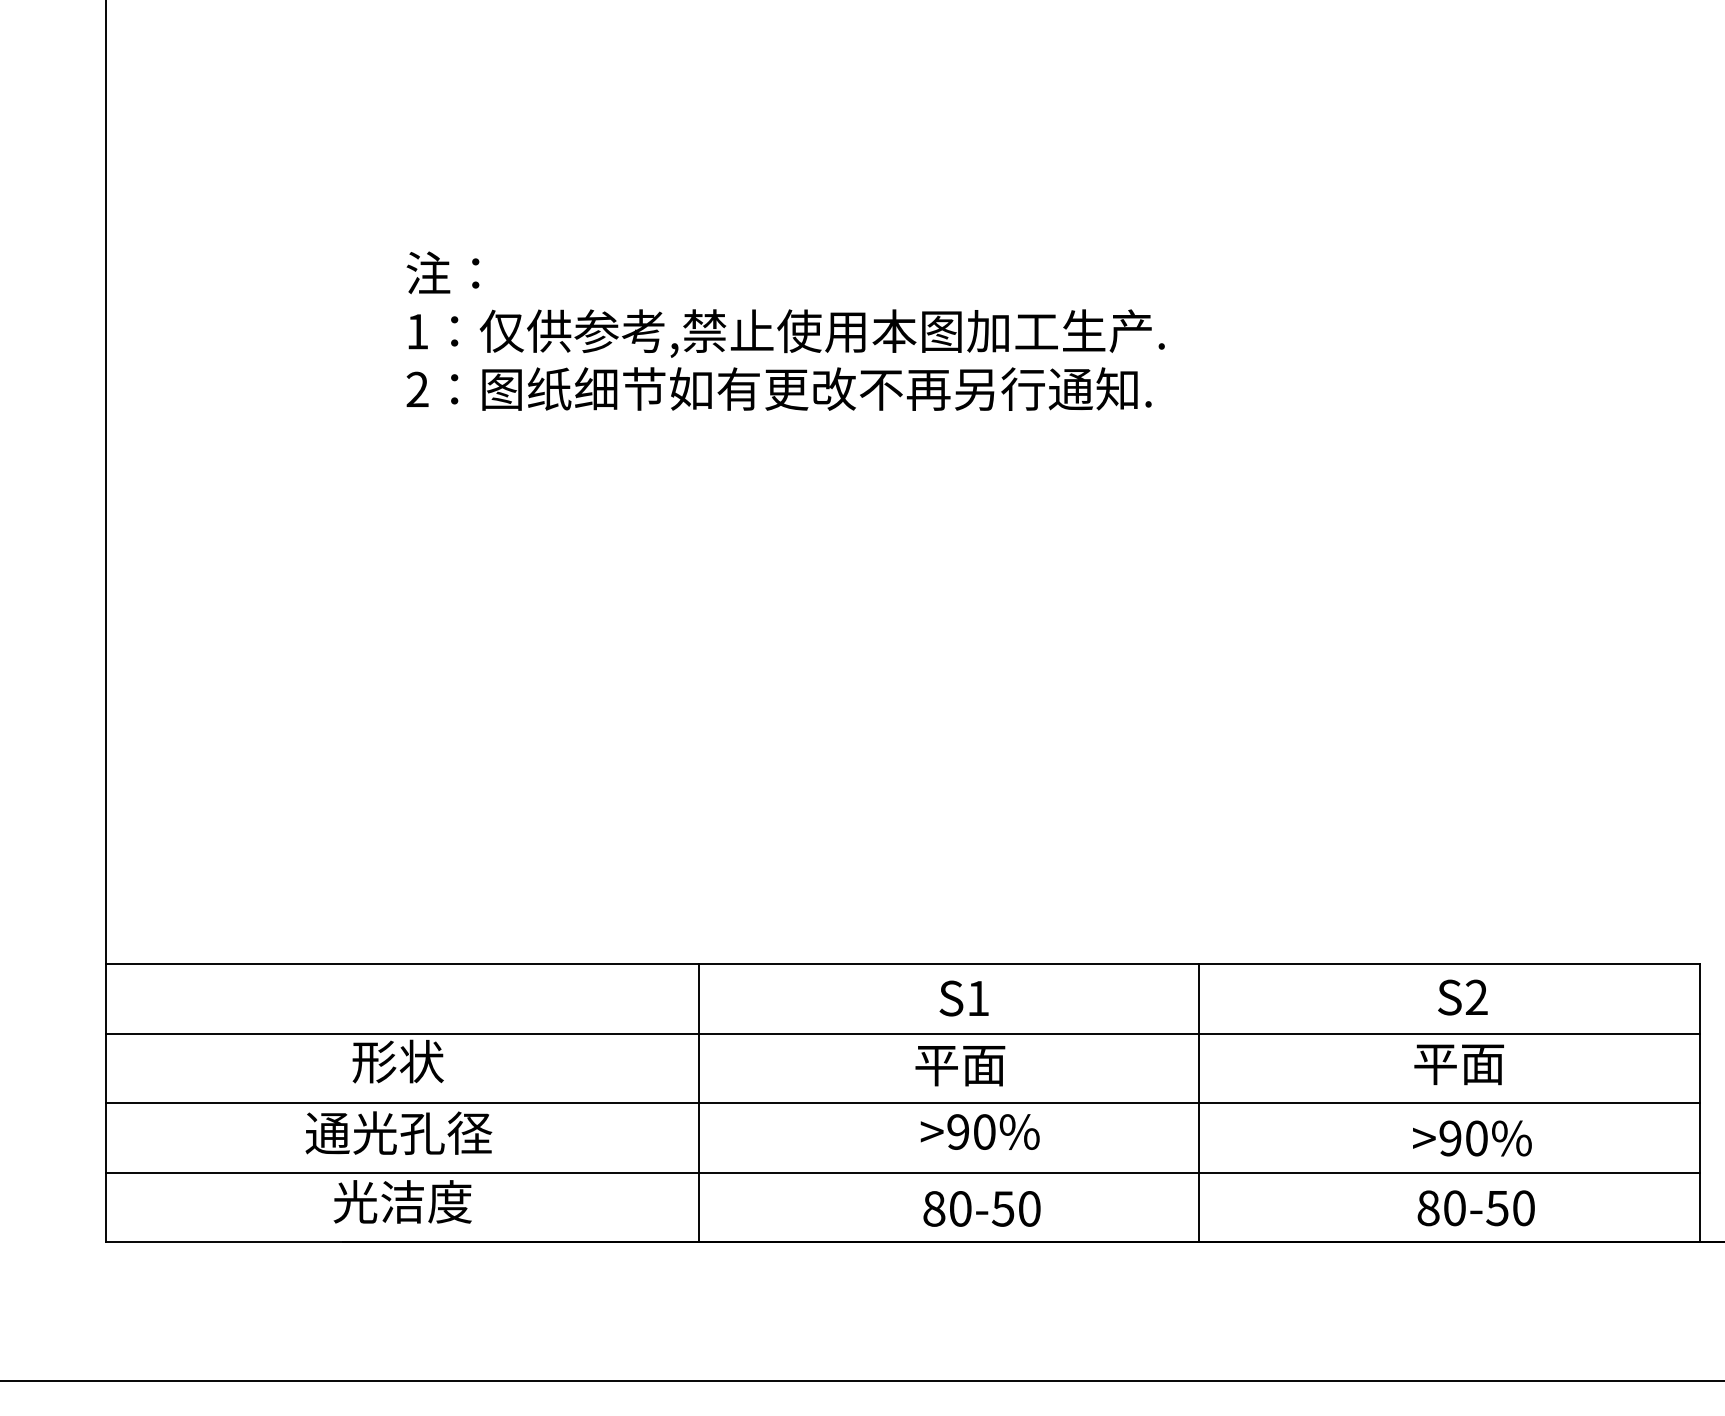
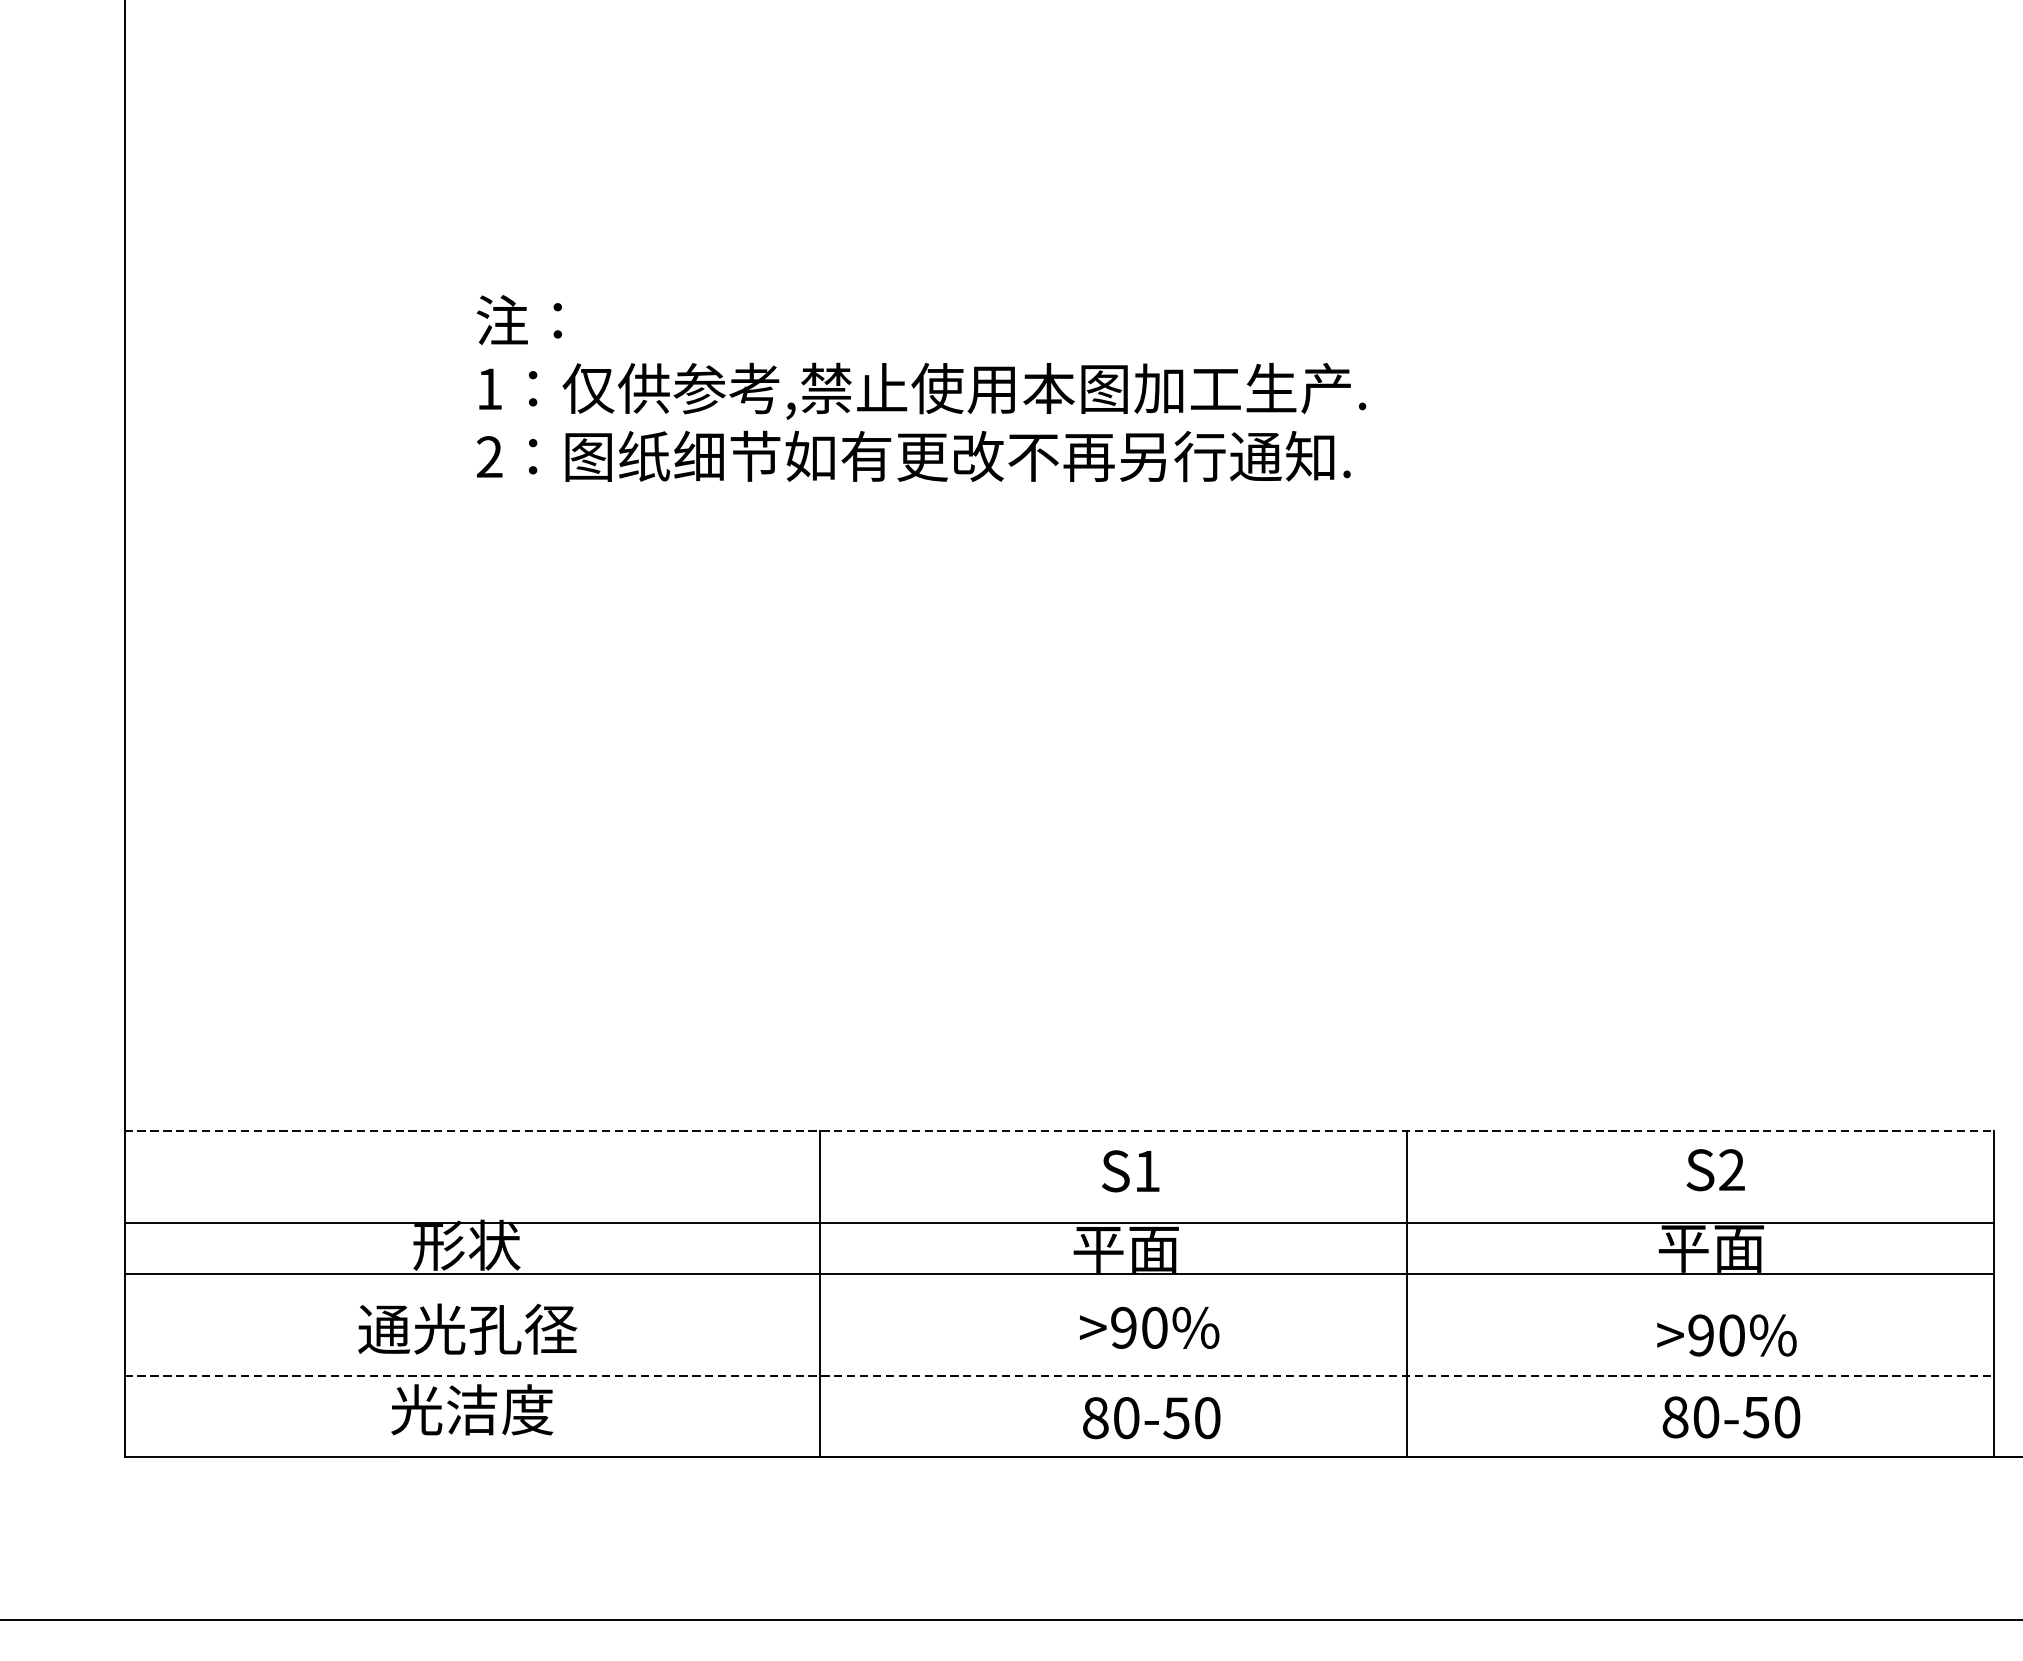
line: (903, 964) -> (1059, 1131), solid -> dashed
line: (902, 1033) -> (1058, 1273), moved
line: (902, 1103) -> (1058, 1222), moved
line: (903, 1172) -> (1059, 1375), solid -> dashed

